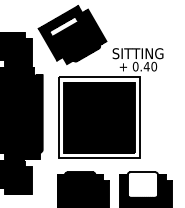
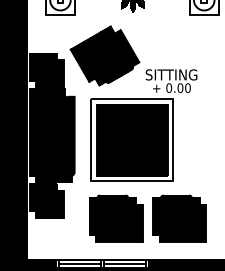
hatch: (64, 27) -> (96, 48), added
text: (146, 67) -> (180, 88), 0.40 -> 0.00
hatch: (142, 185) -> (176, 208), added

